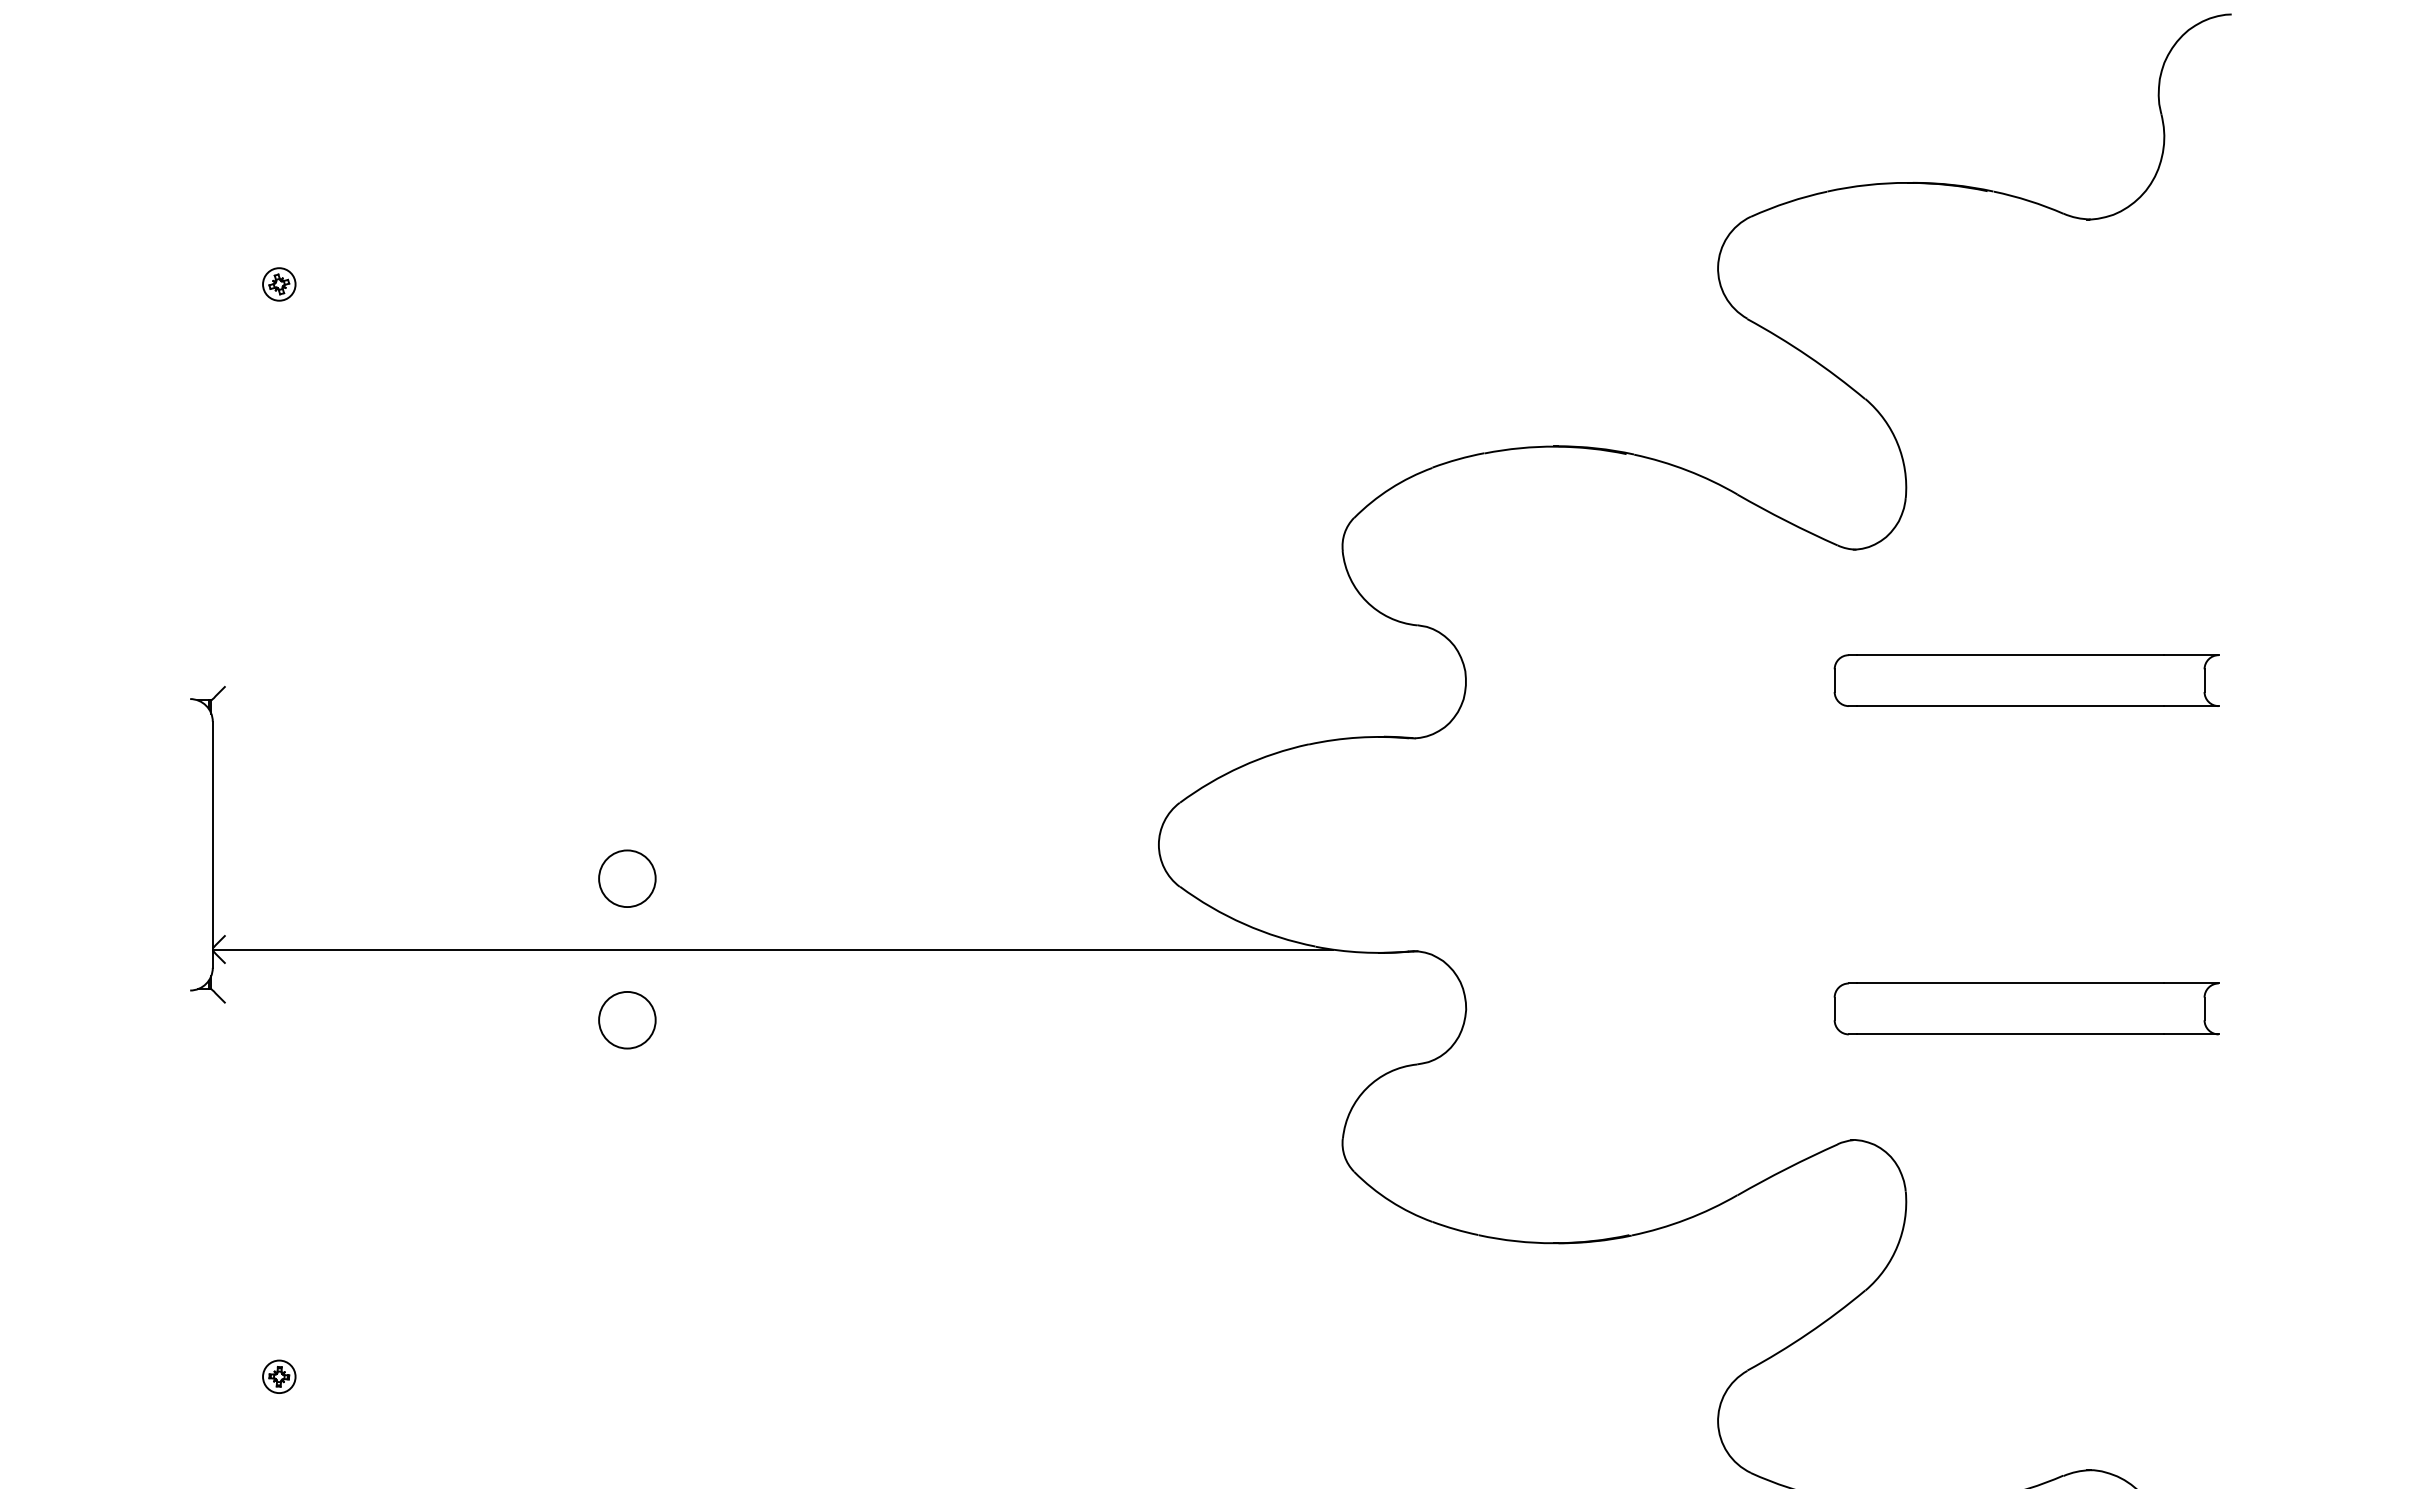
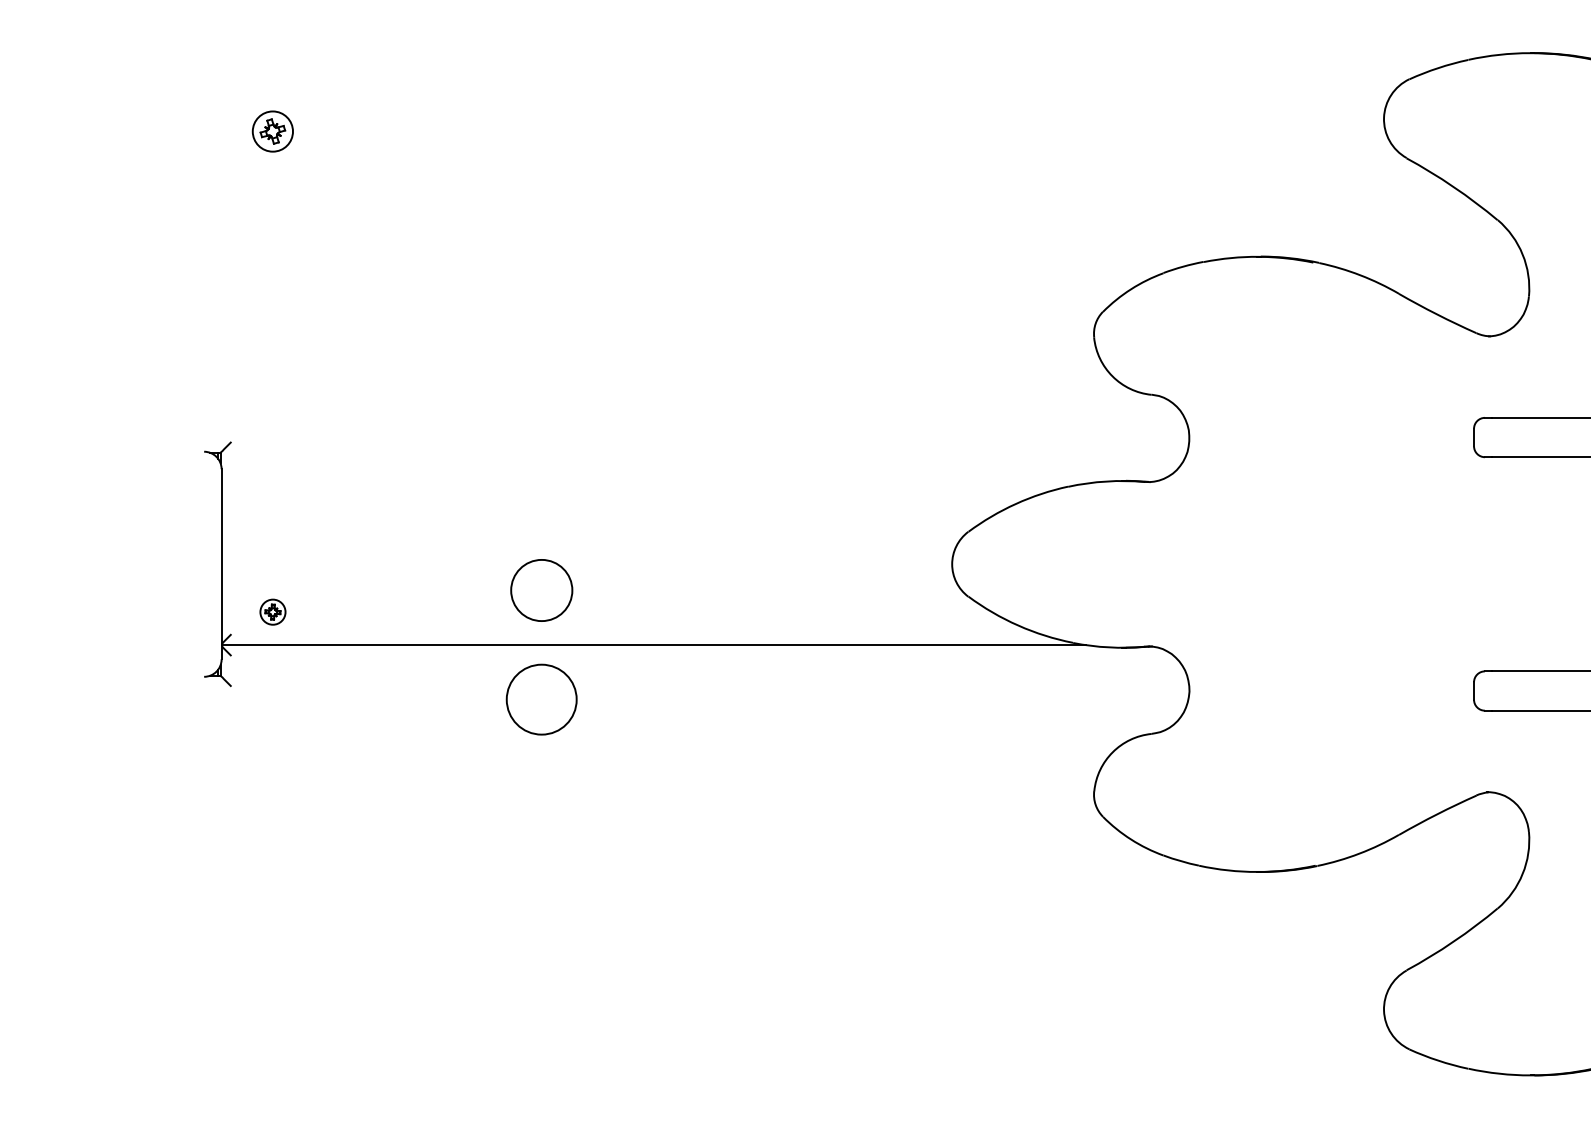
part: (279, 284) -> (273, 131), size x1.6
circle: (627, 878) -> (541, 590), size x1.4
circle: (627, 1020) -> (541, 699), size x1.6
part: (279, 1376) -> (273, 611), moved

